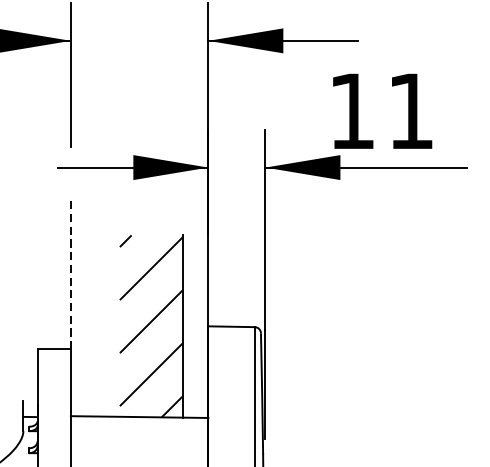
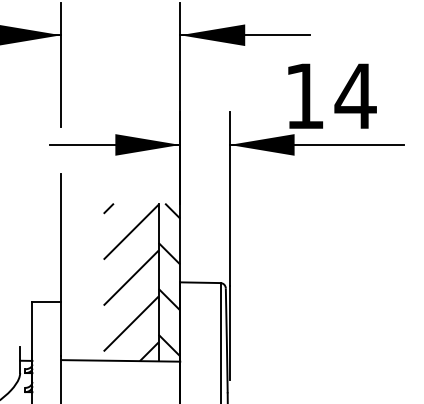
text: (410, 110) -> (355, 95), 11 -> 14
line: (71, 274) -> (61, 237), dashed -> solid
hatch: (195, 323) -> (169, 279), added

